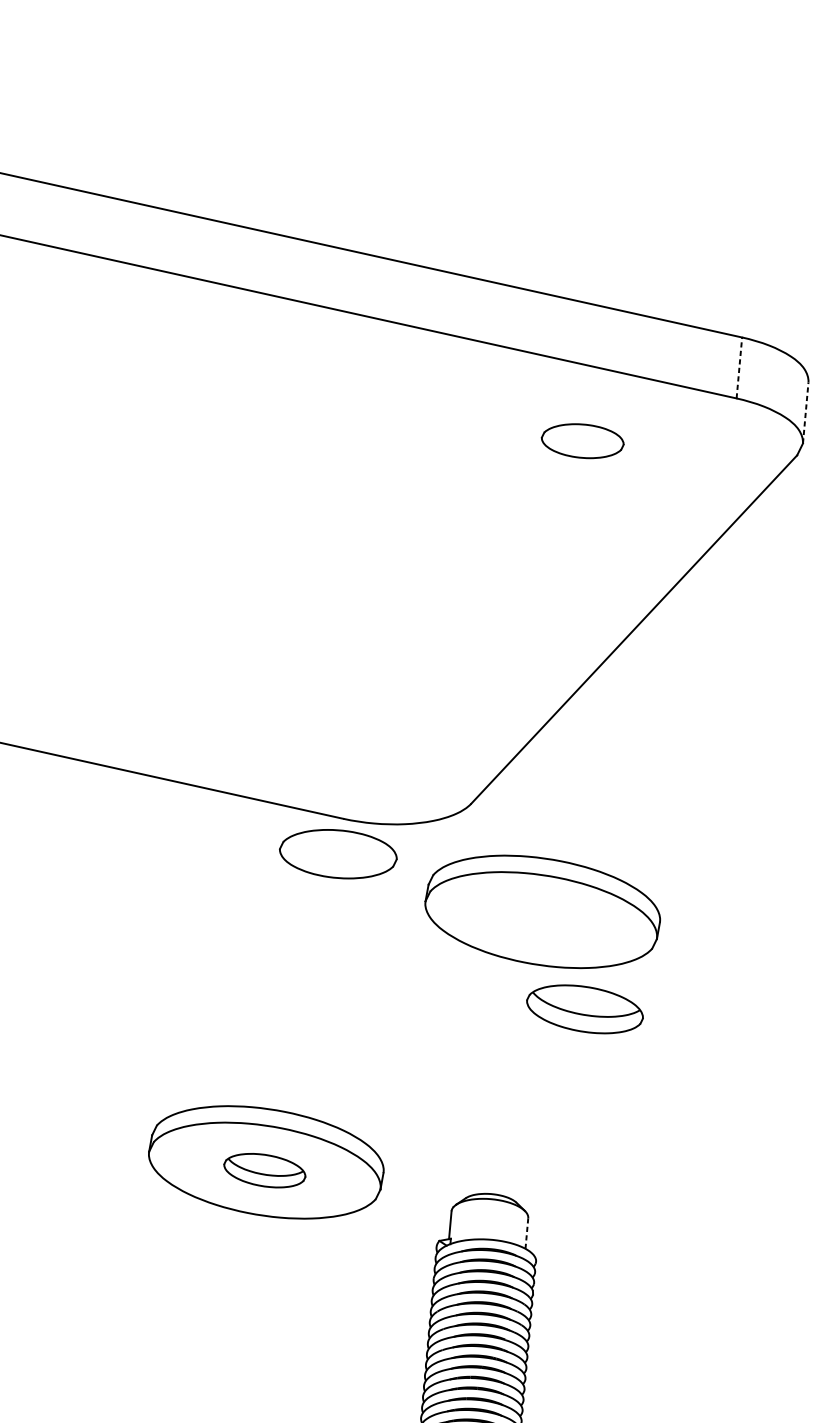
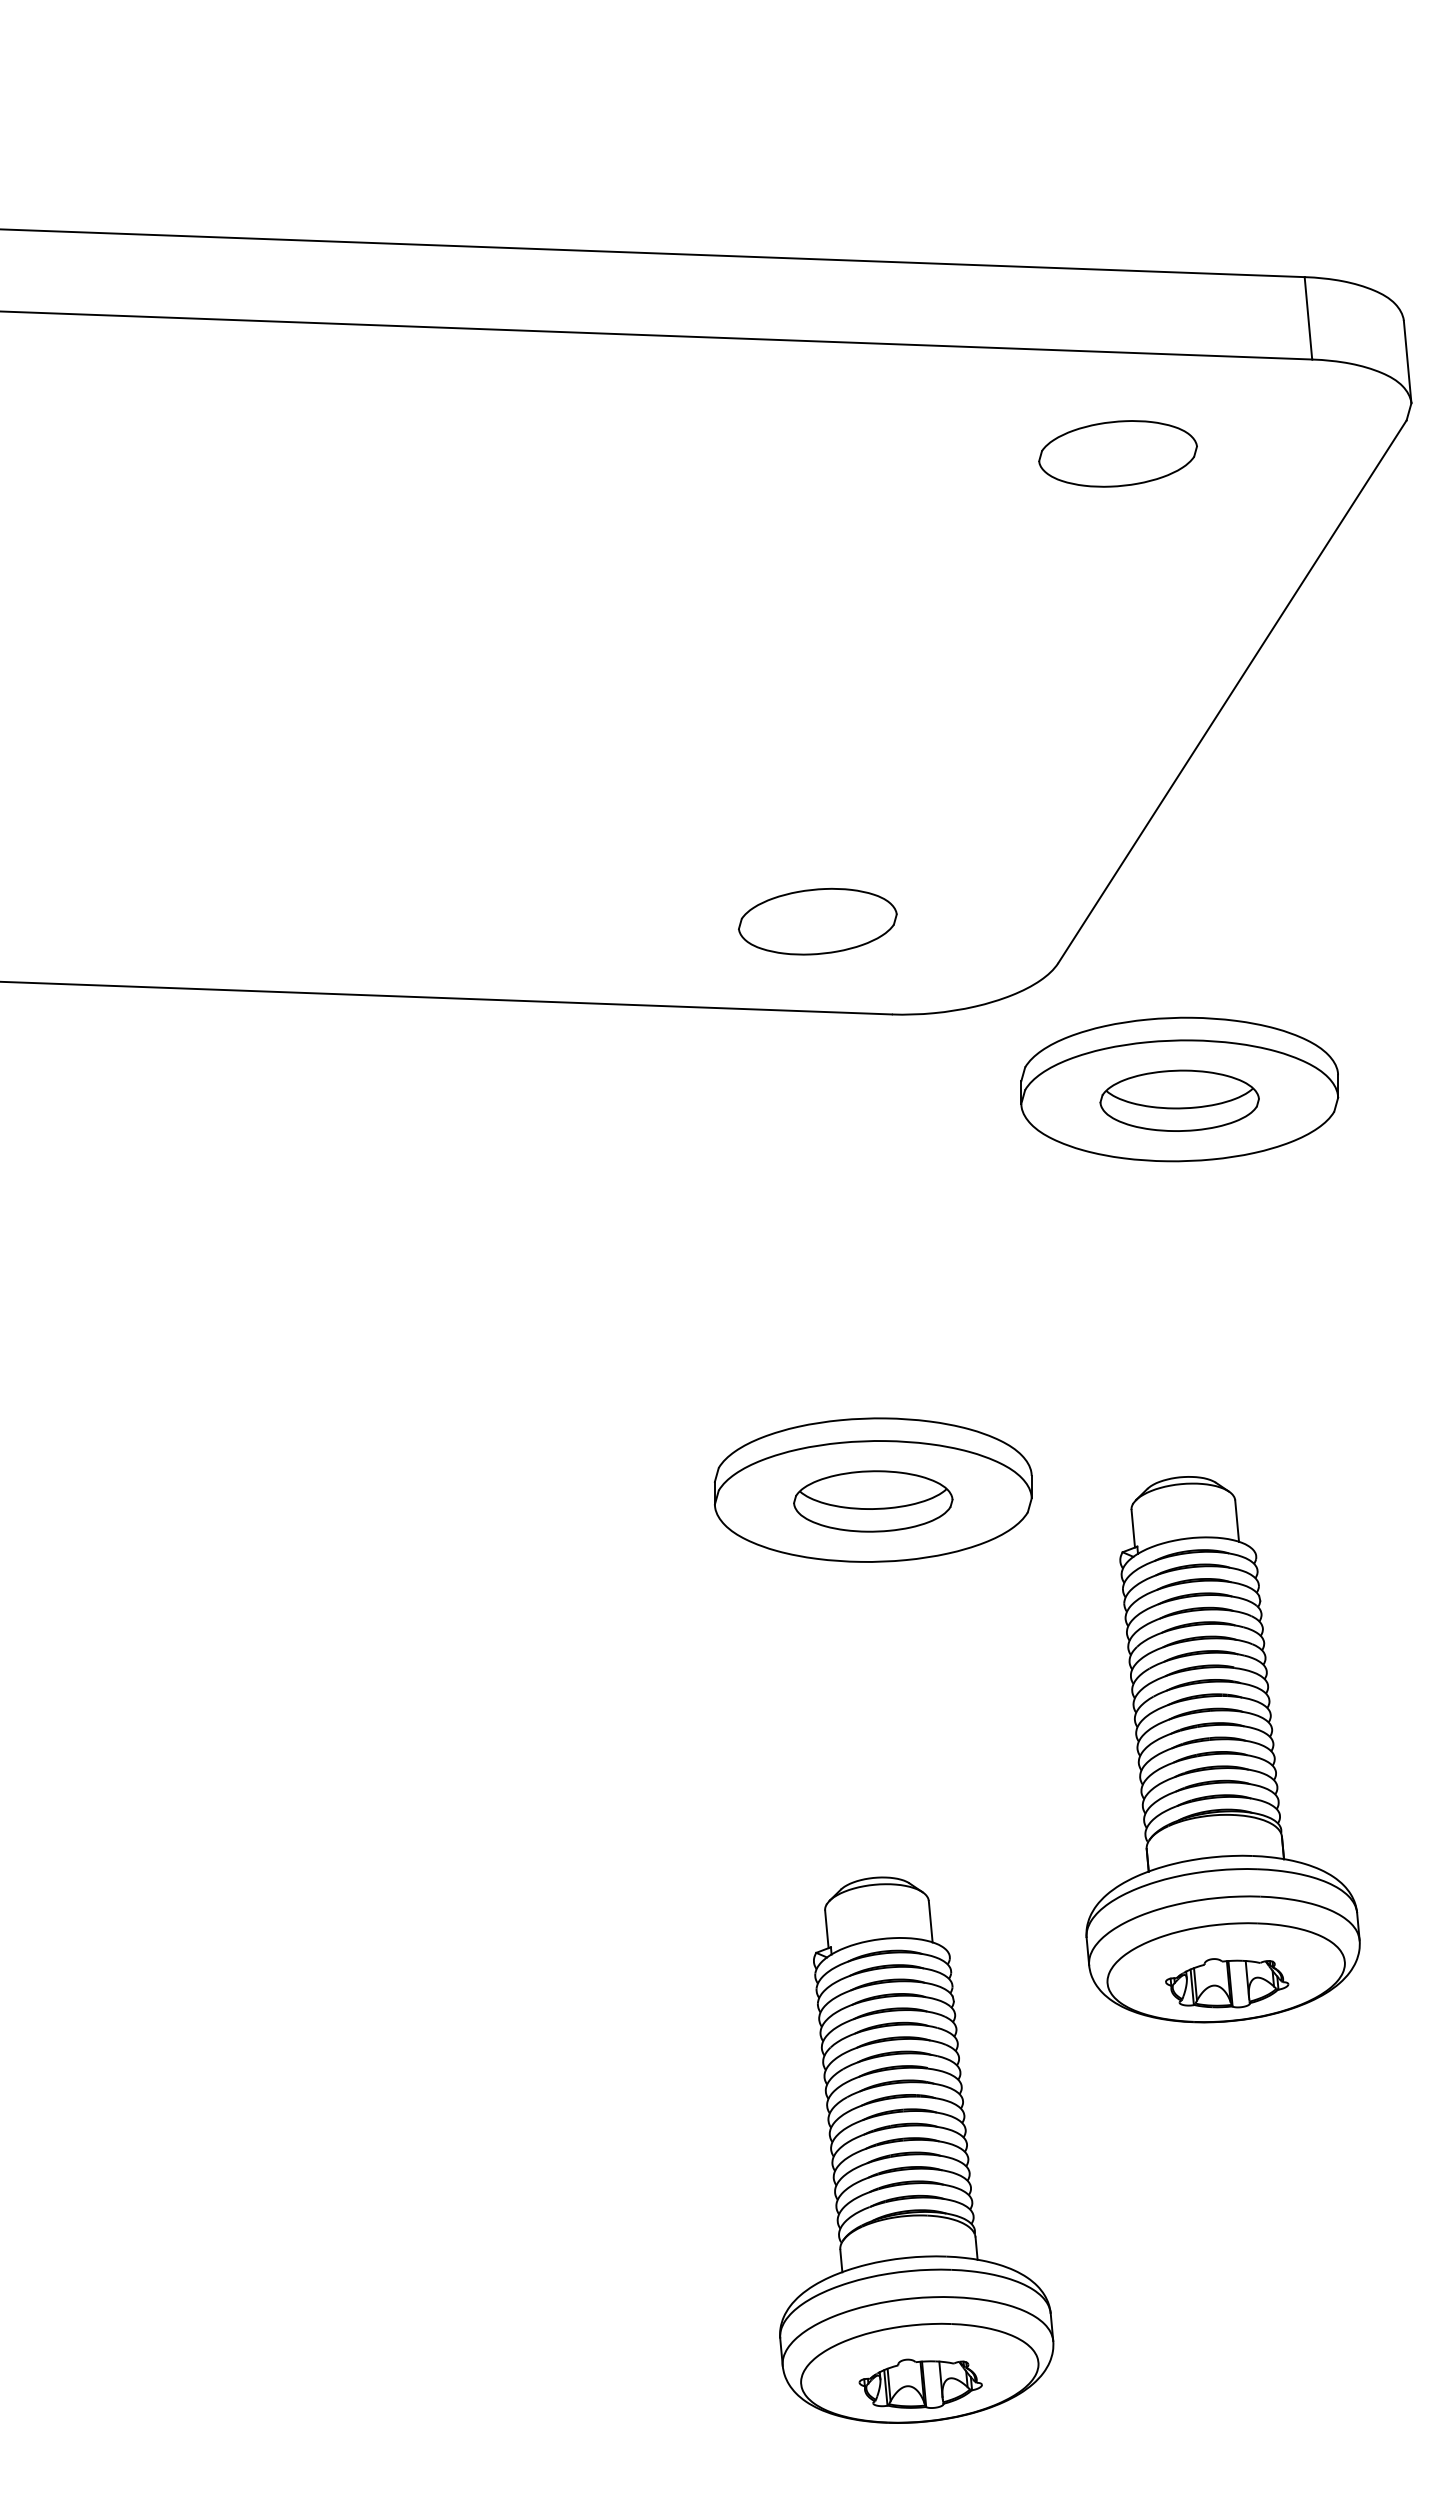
line: (739, 367) -> (1308, 317), dashed -> solid
line: (805, 412) -> (1407, 361), dashed -> solid
part: (582, 440) -> (1117, 453), size x1.43
part: (338, 853) -> (817, 921), moved
part: (584, 1009) -> (1179, 1100), moved
part: (264, 1170) -> (873, 1501), size x1.43
line: (527, 1233) -> (1237, 1521), dashed -> solid

